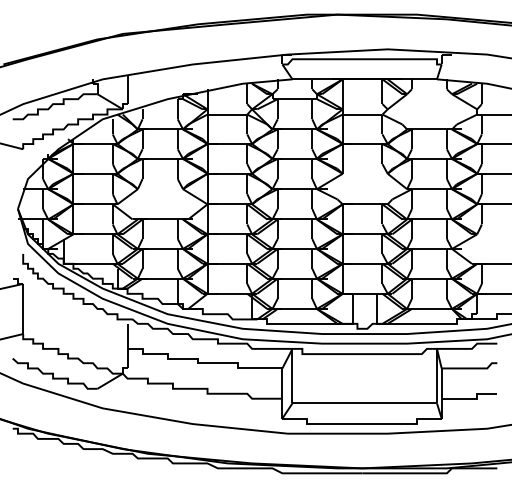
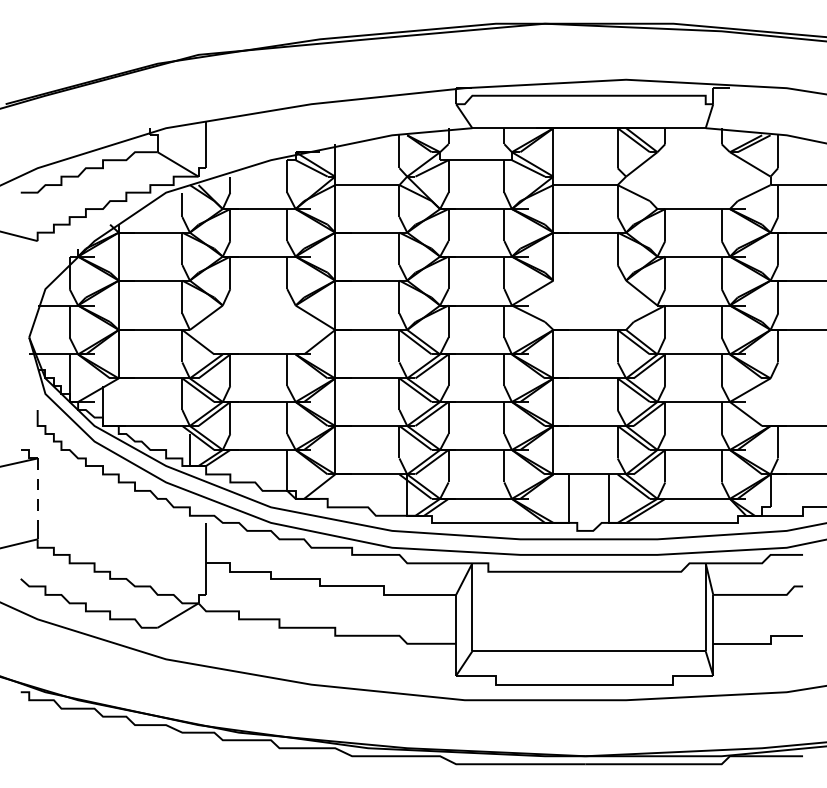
line: (23, 306) -> (38, 494), solid -> dashed

